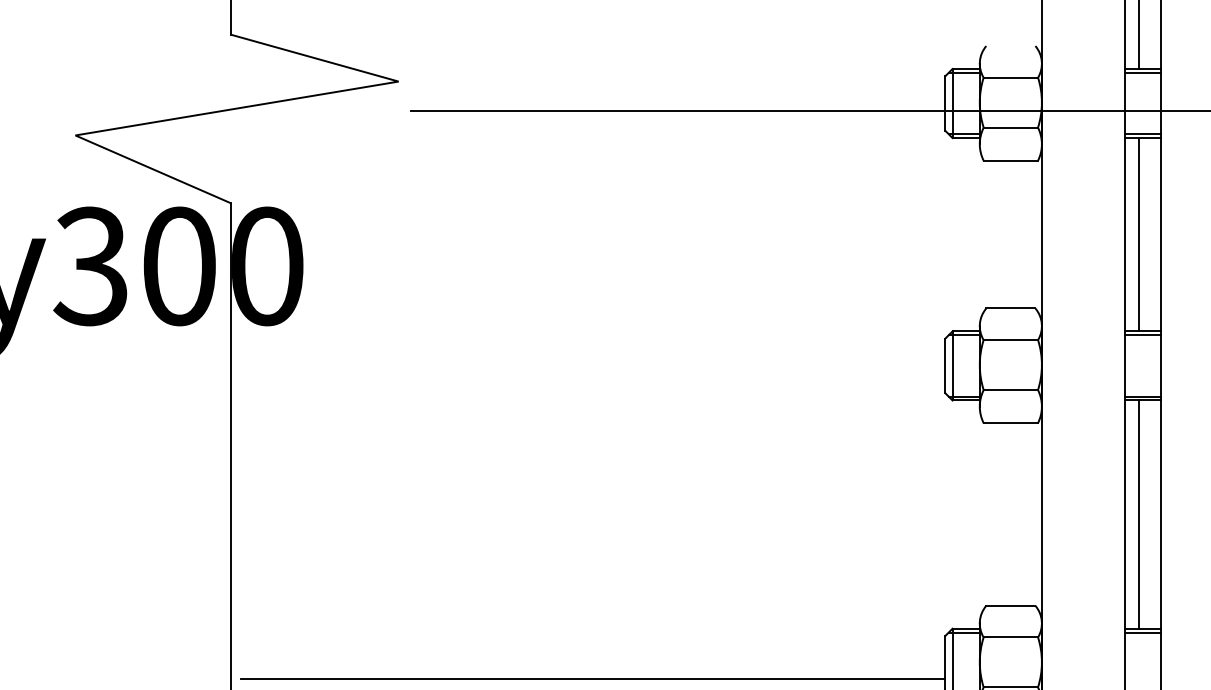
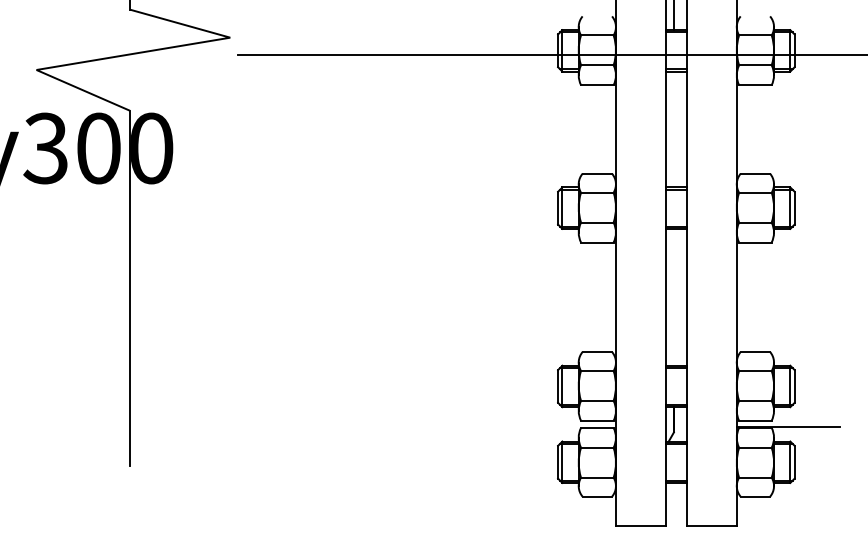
line: (1137, 234) -> (673, 129), removed
line: (1137, 513) -> (673, 296), removed
line: (592, 680) -> (346, 396), removed

